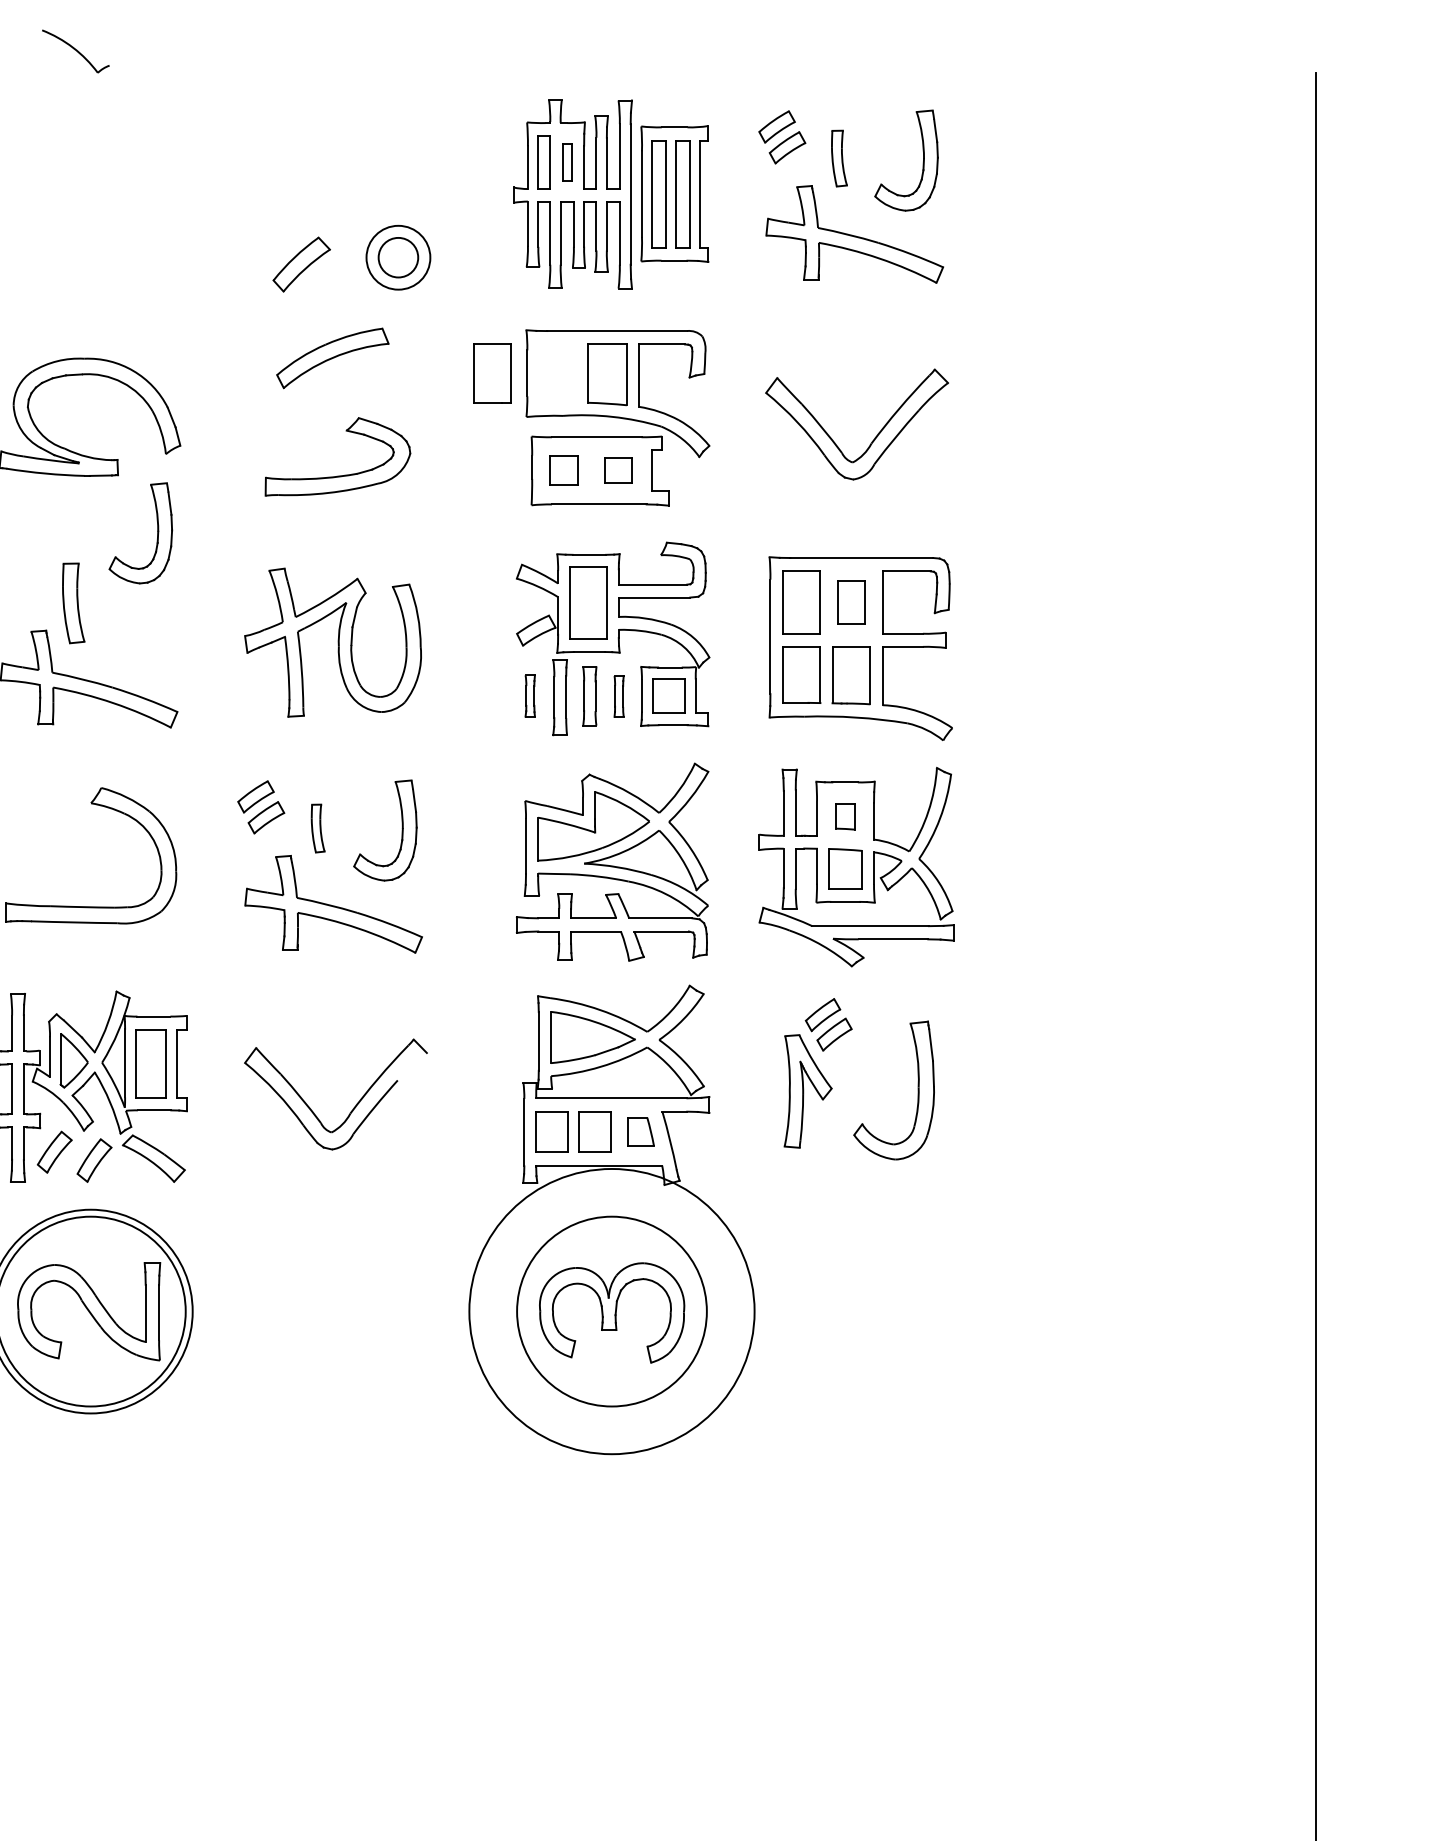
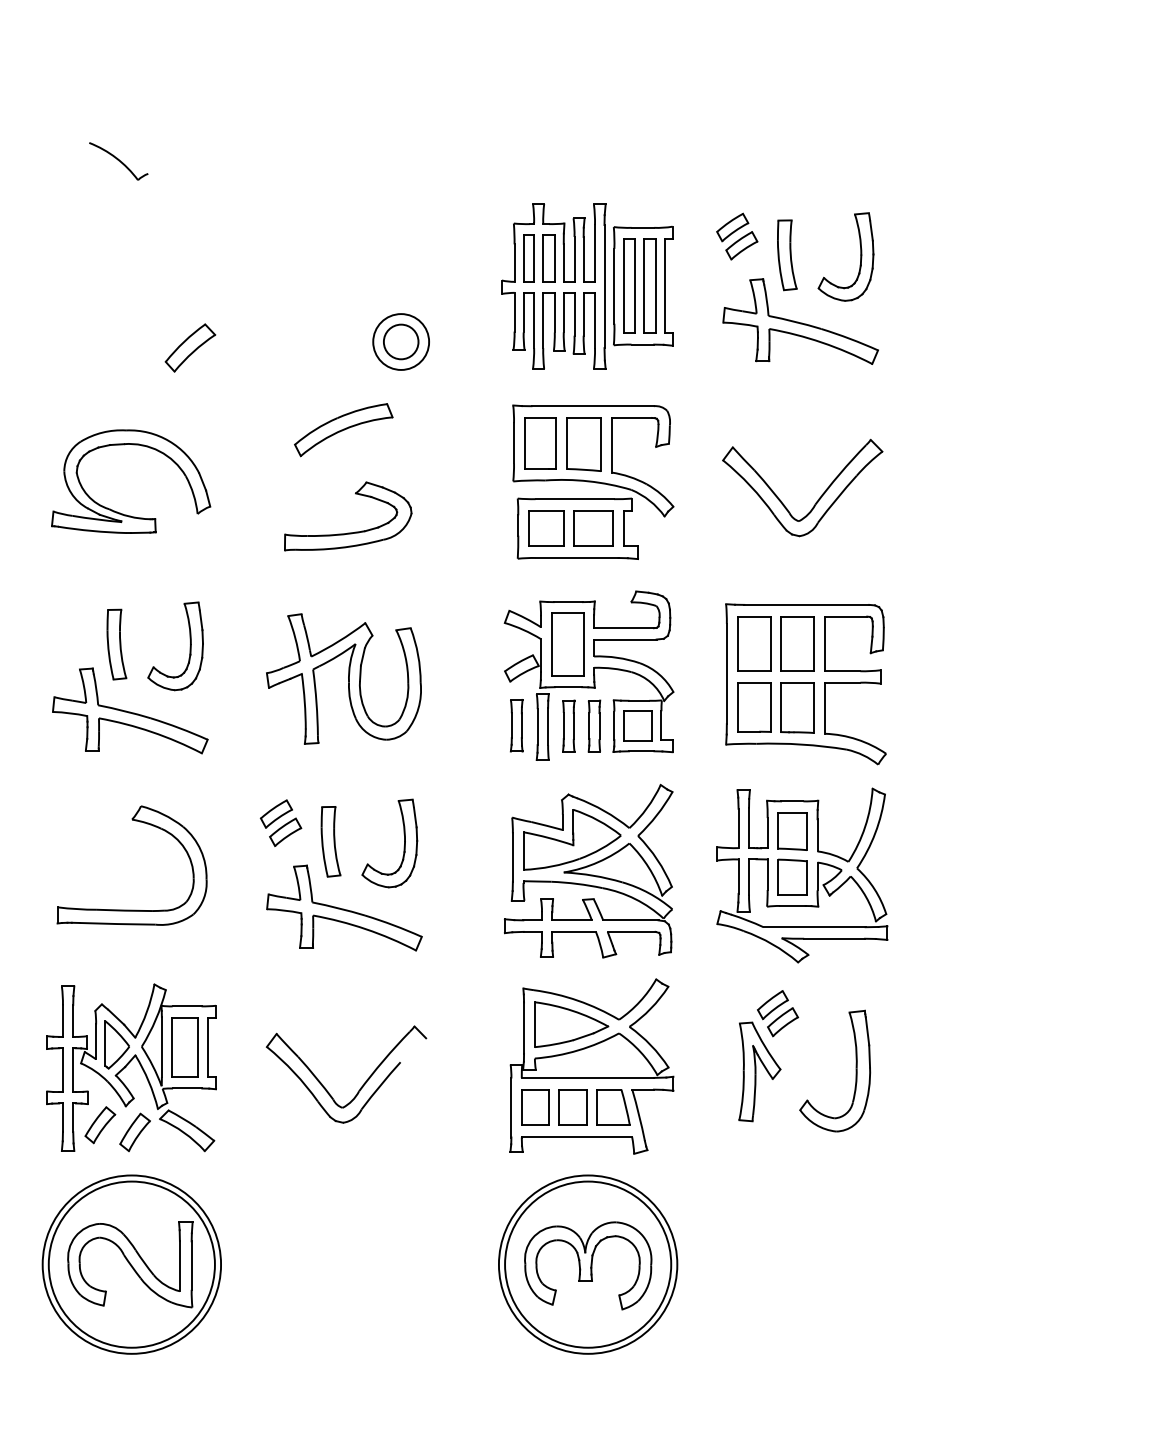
part: (839, 158) -> (787, 255), size x1.43
part: (567, 162) -> (549, 258), size x1.43
part: (301, 264) -> (190, 347), moved
part: (492, 373) -> (540, 443), moved
part: (563, 470) -> (545, 528), size x1.43
part: (617, 470) -> (592, 528), size x1.67
part: (157, 533) -> (190, 646), moved
part: (851, 602) -> (797, 643), size x1.43
part: (529, 695) -> (515, 725), size x1.43
part: (618, 696) -> (593, 726), size x1.43
part: (845, 816) -> (792, 831), size x1.67
part: (317, 828) -> (330, 841), size x1.67
part: (640, 1131) -> (613, 1106), size x1.43
circle: (611, 1311) -> (587, 1264), size x0.71

